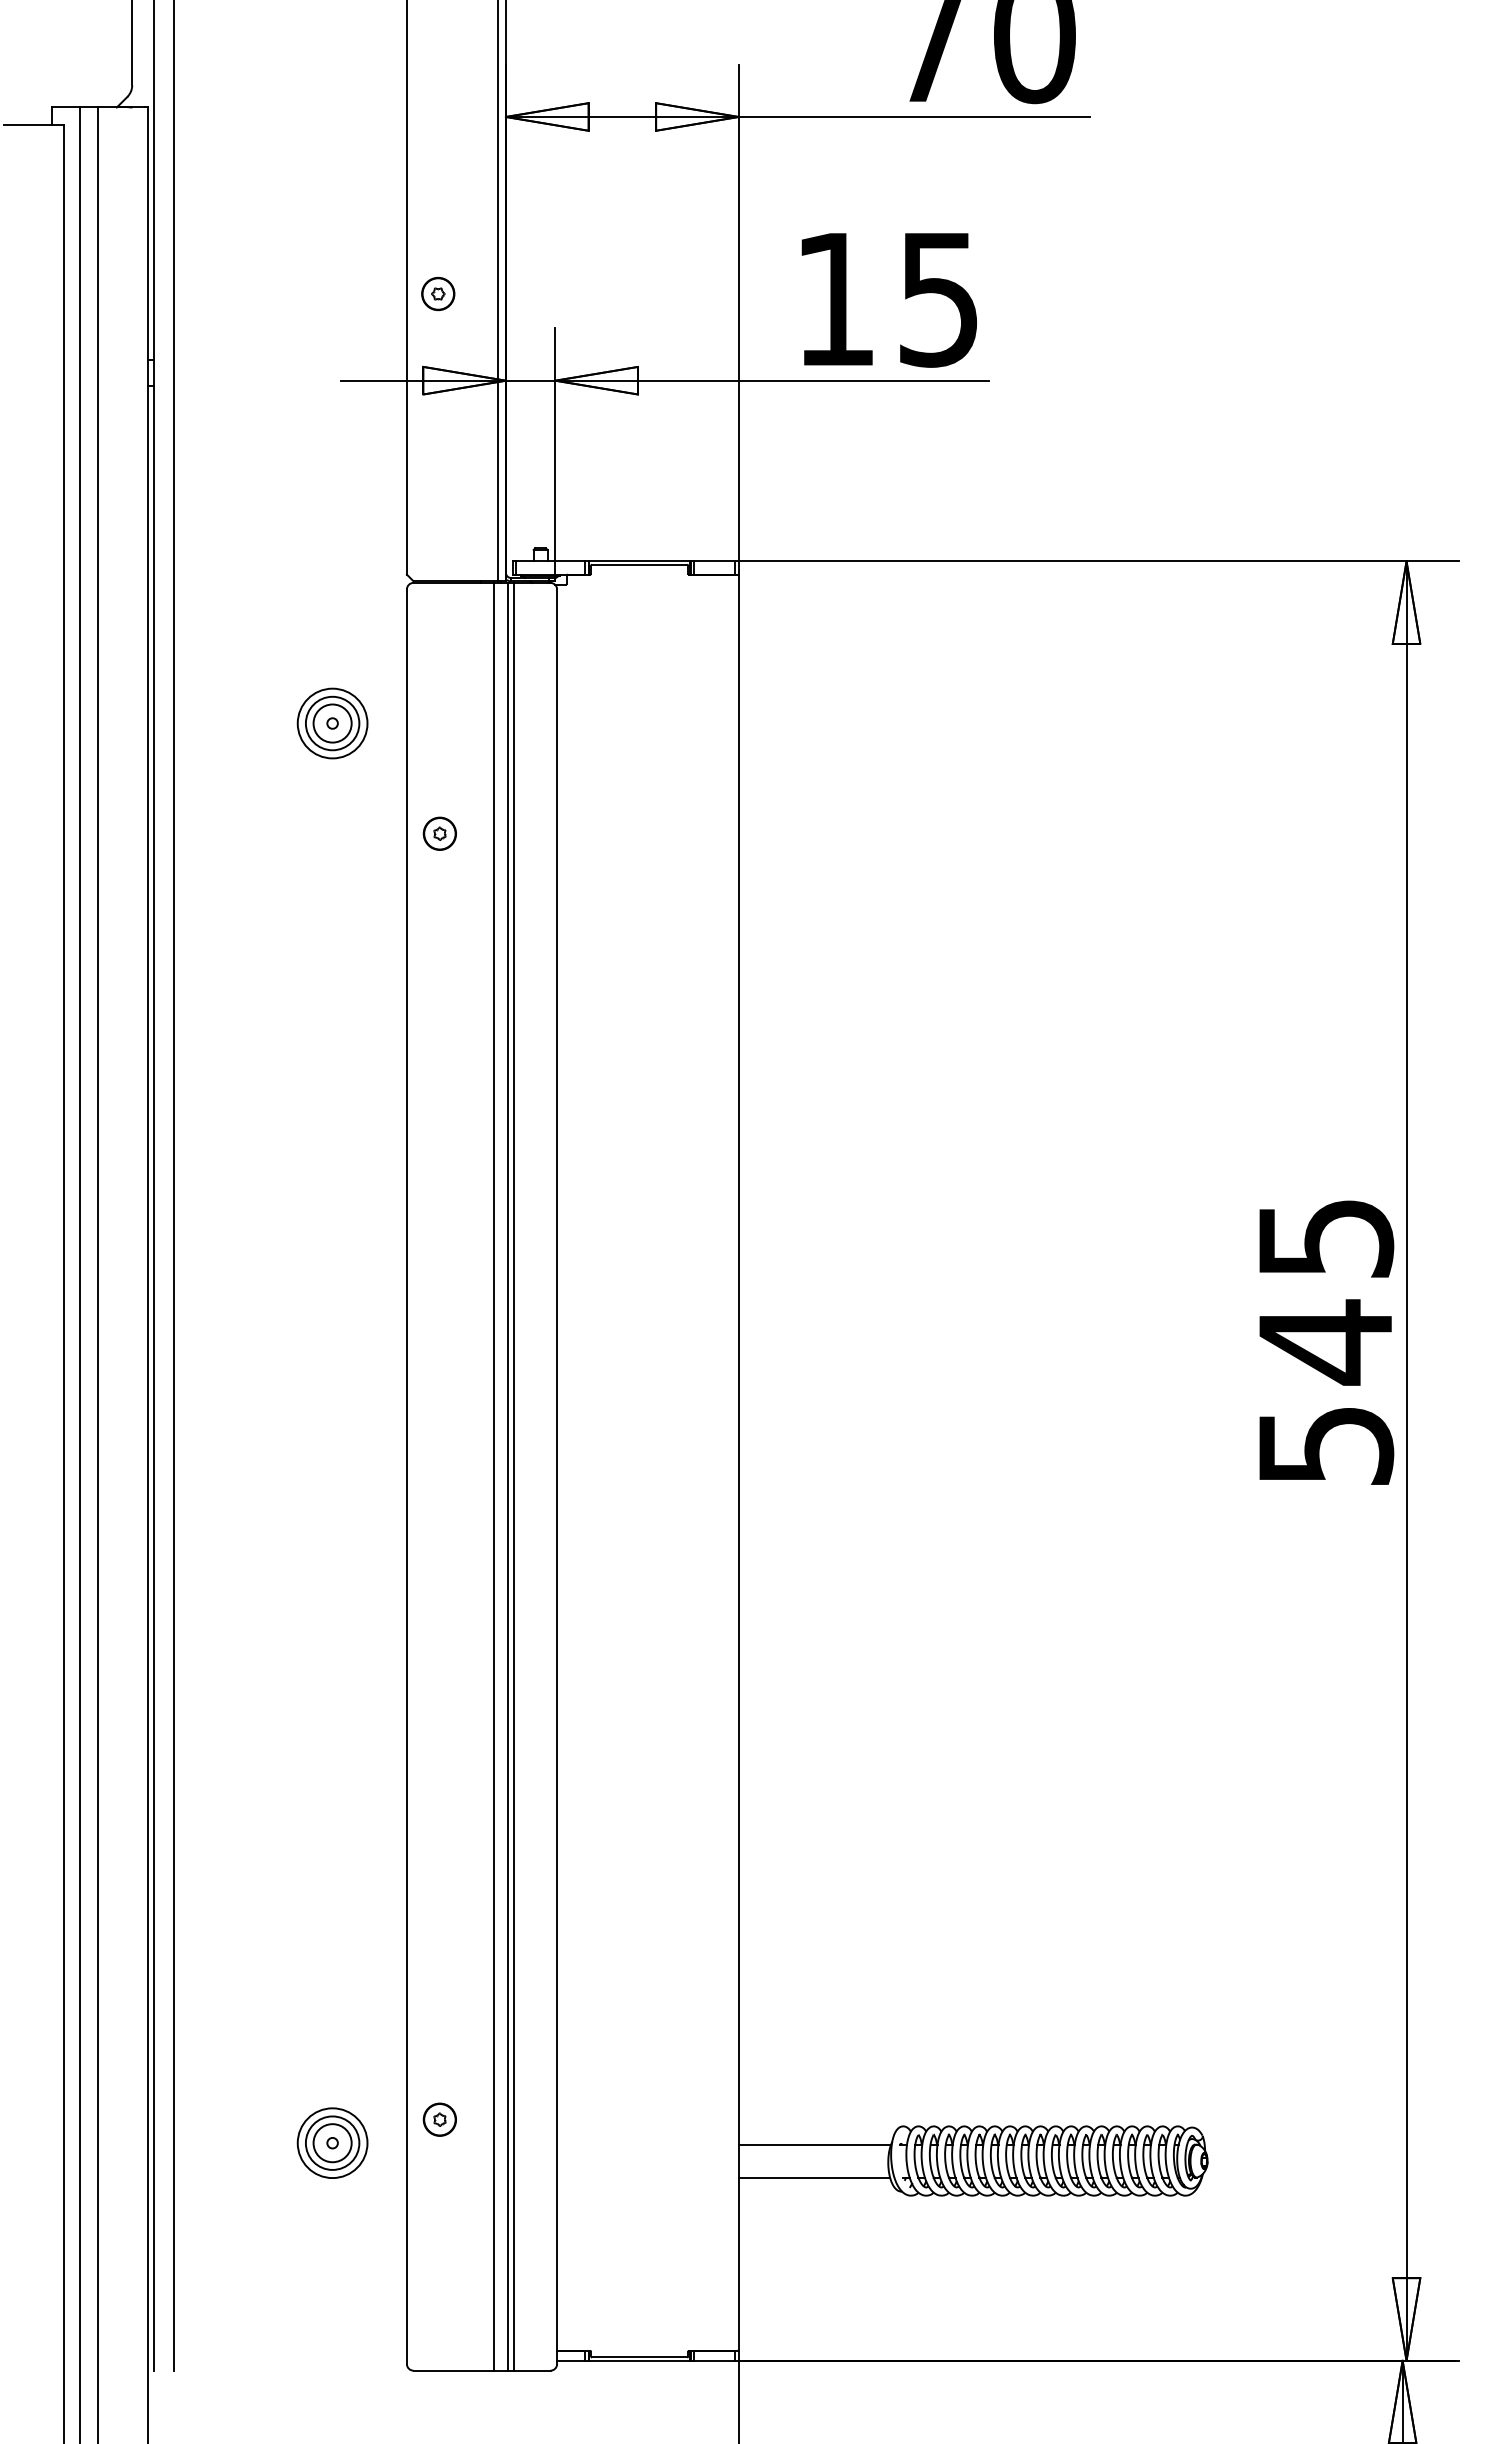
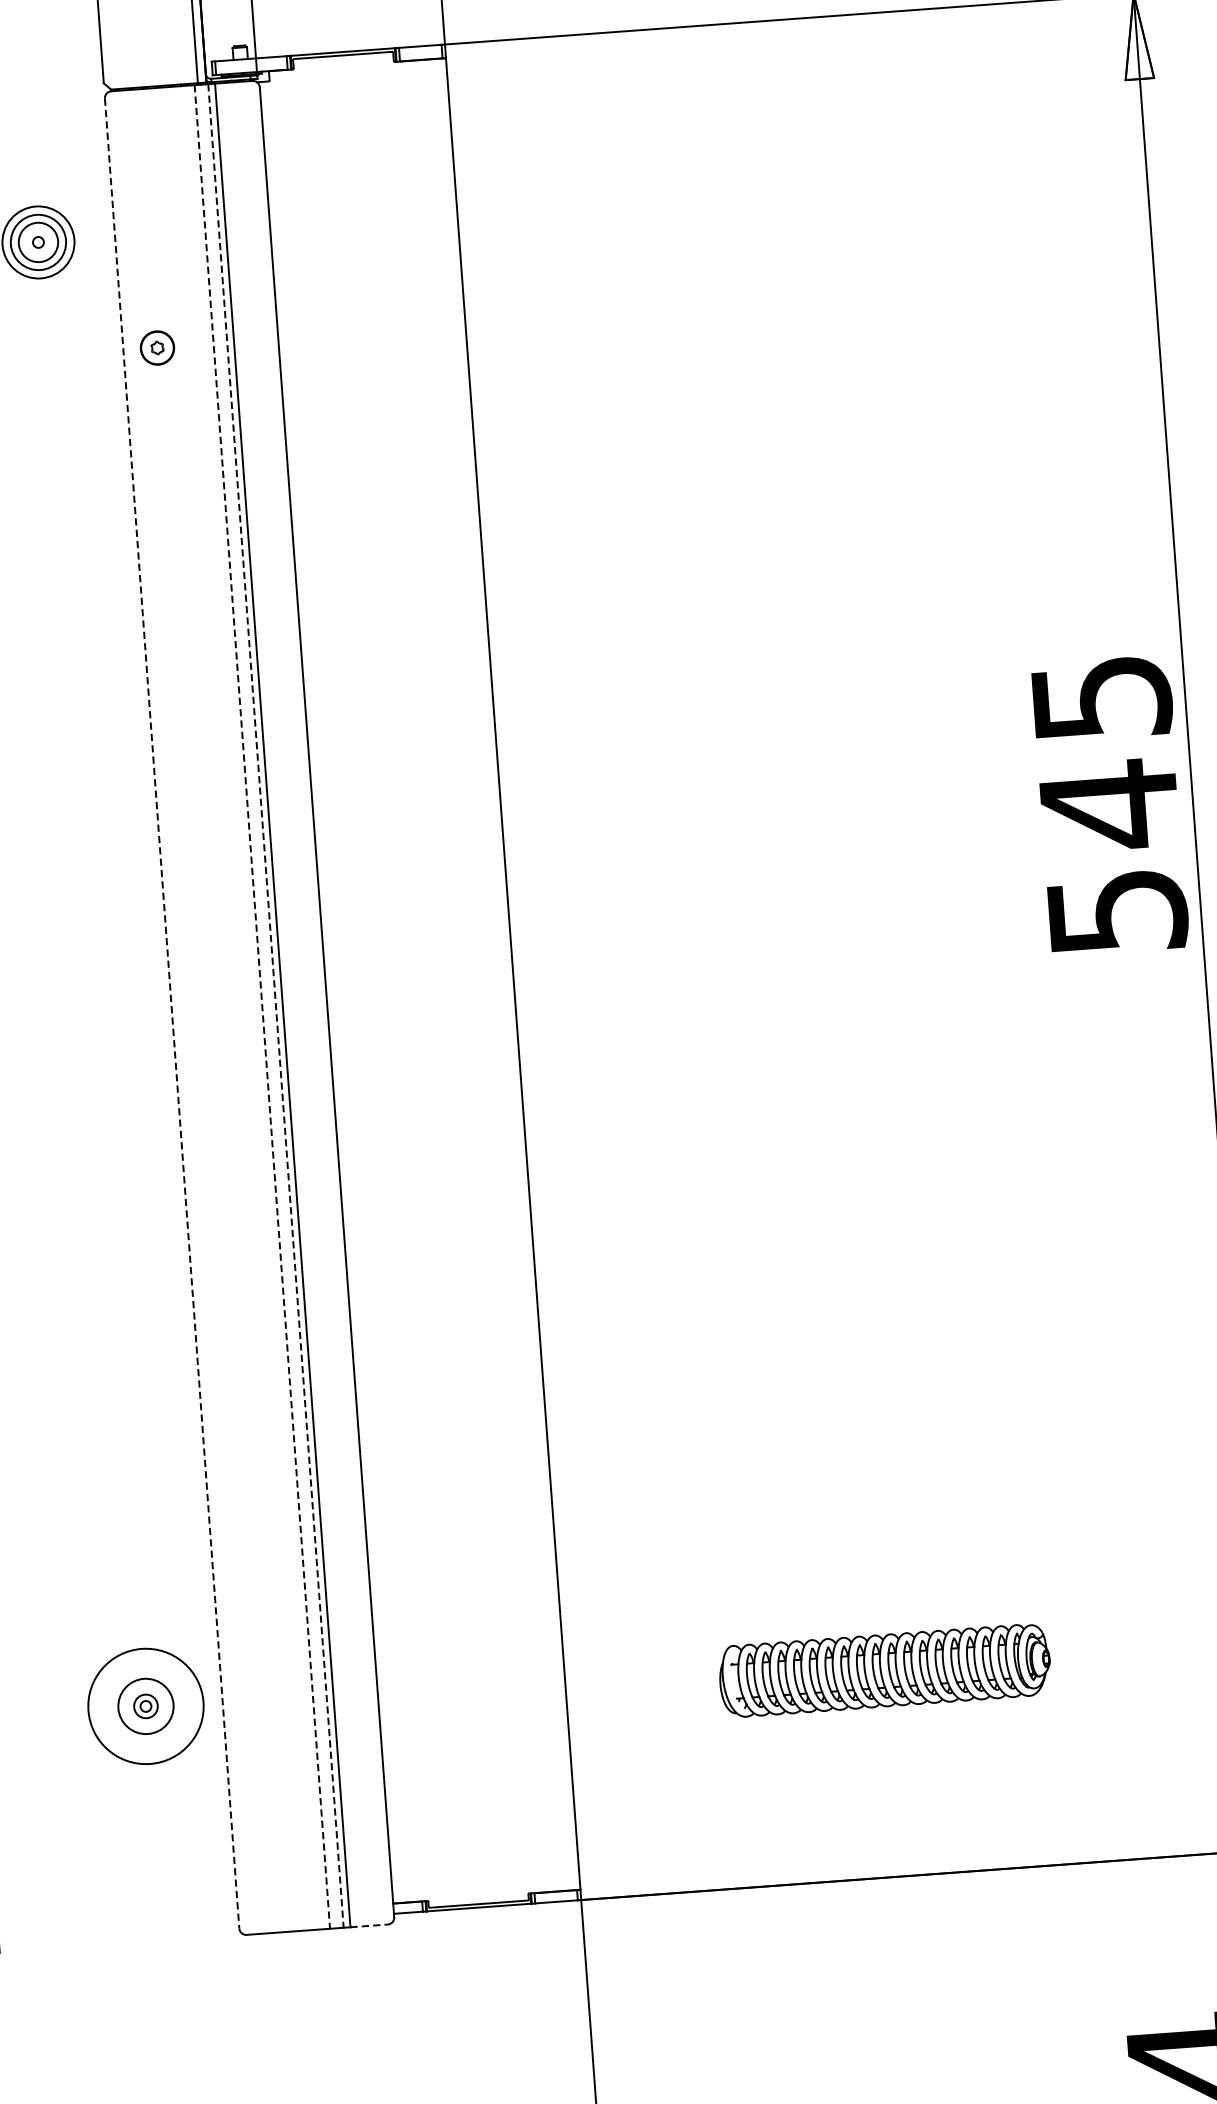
line: (494, 1476) -> (262, 1006), solid -> dashed
line: (507, 1476) -> (275, 1005), solid -> dashed
line: (406, 1477) -> (171, 1014), solid -> dashed
part: (439, 2119) -> (254, 1673), removed
circle: (332, 2143) -> (145, 1706), size x0.6
circle: (332, 2143) -> (145, 1706), size x1.6
line: (814, 2144) -> (643, 1671), removed
line: (814, 2177) -> (645, 1705), removed
line: (532, 2370) -> (369, 1925), solid -> dashed

